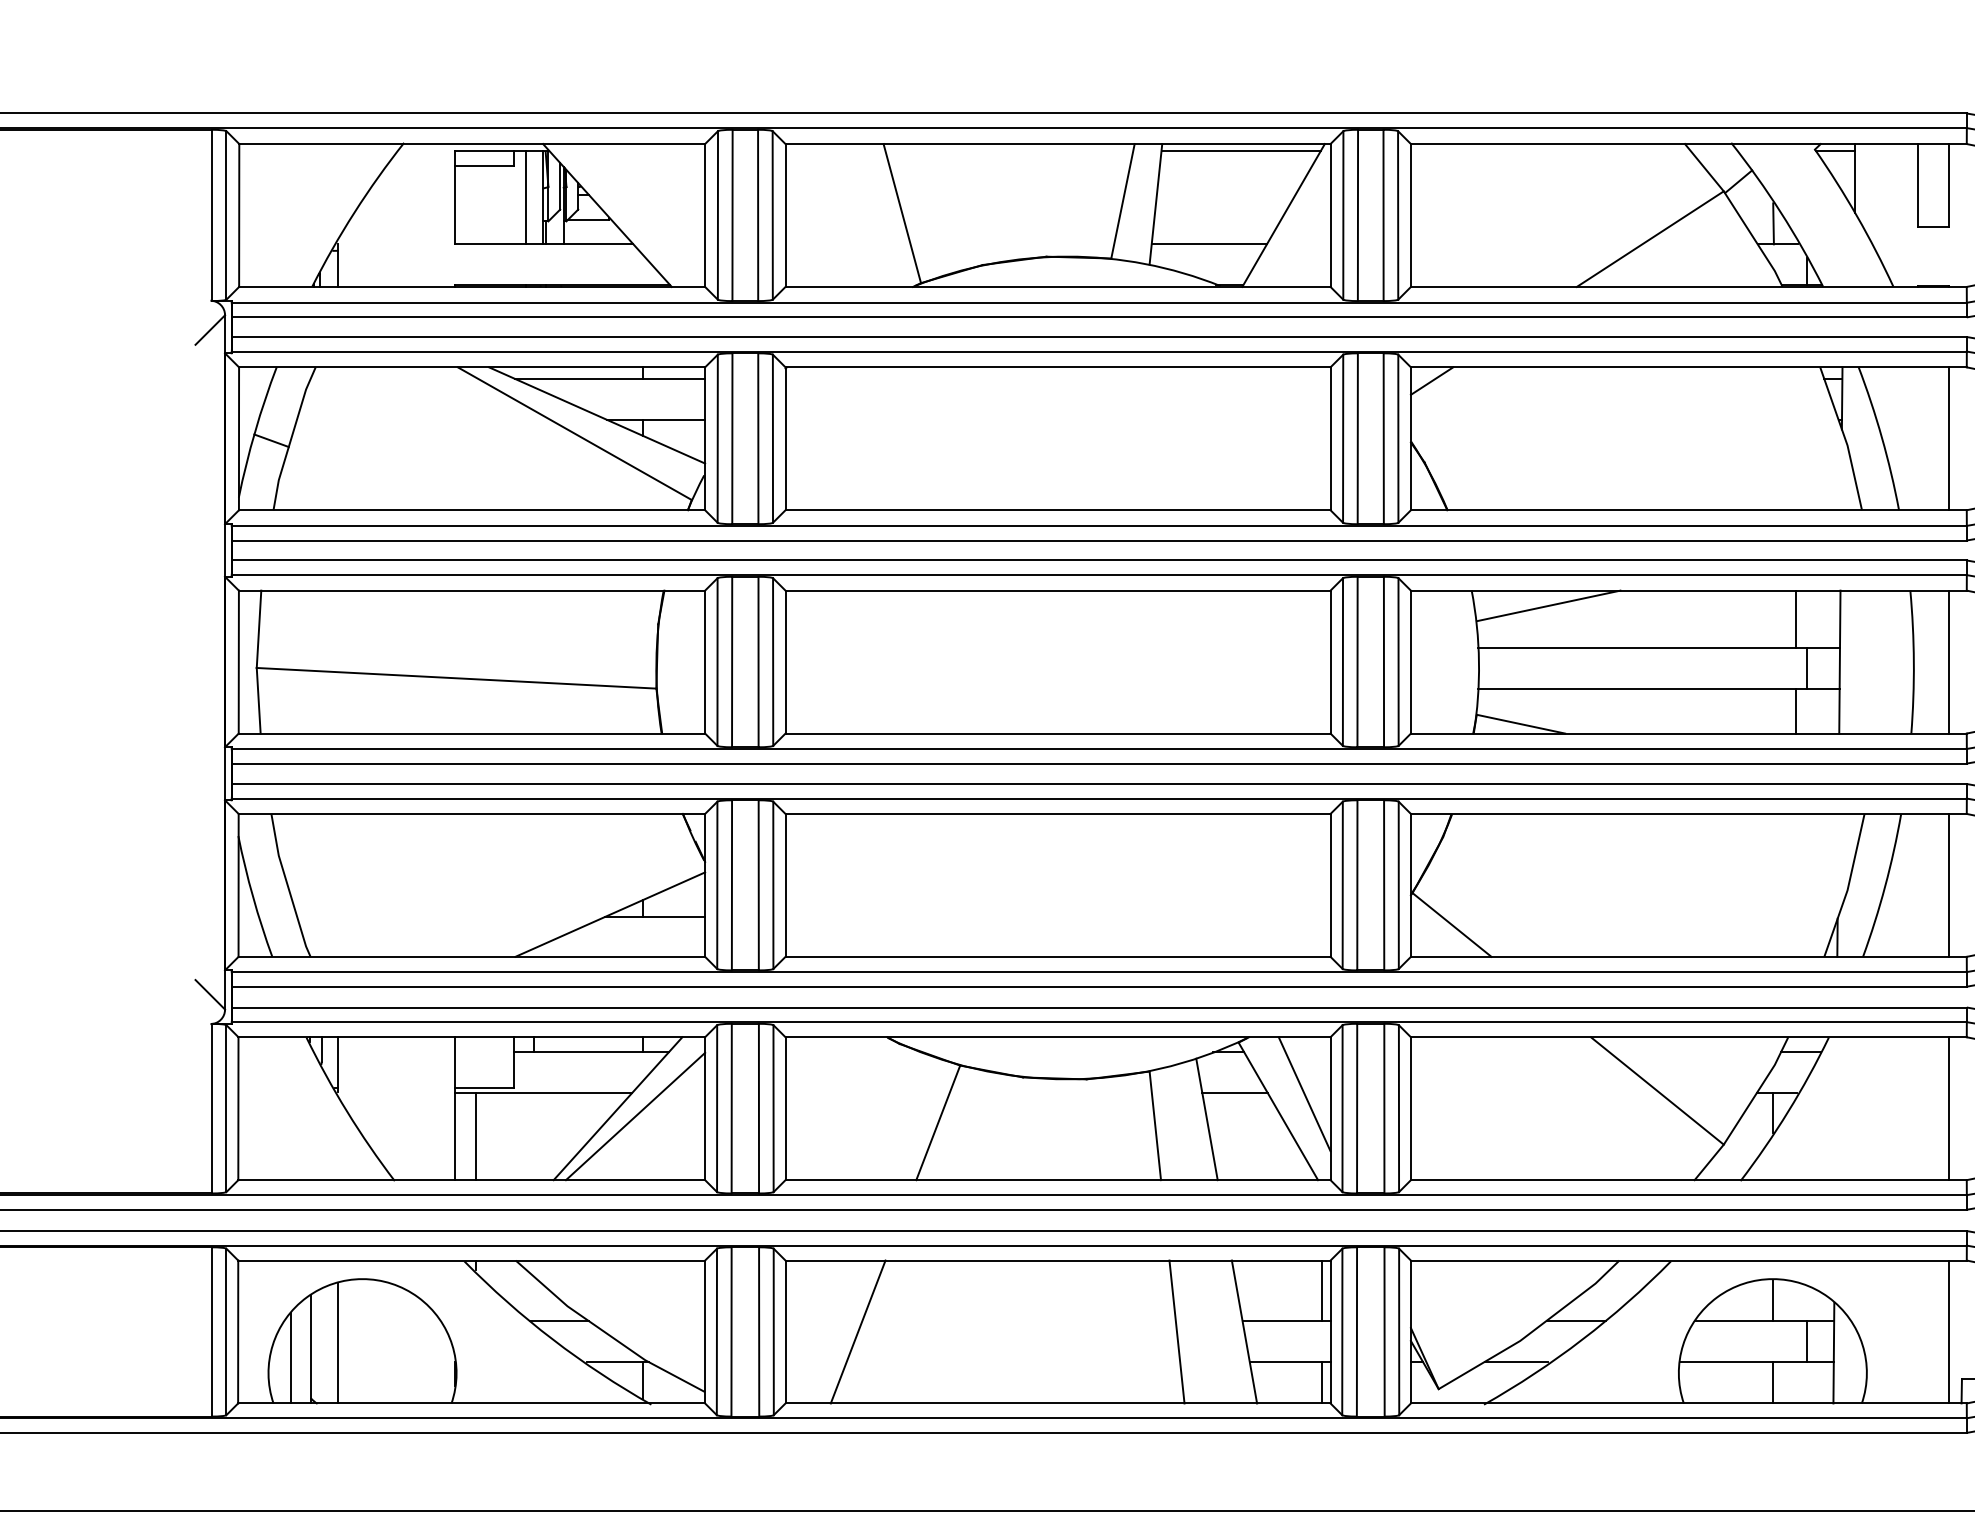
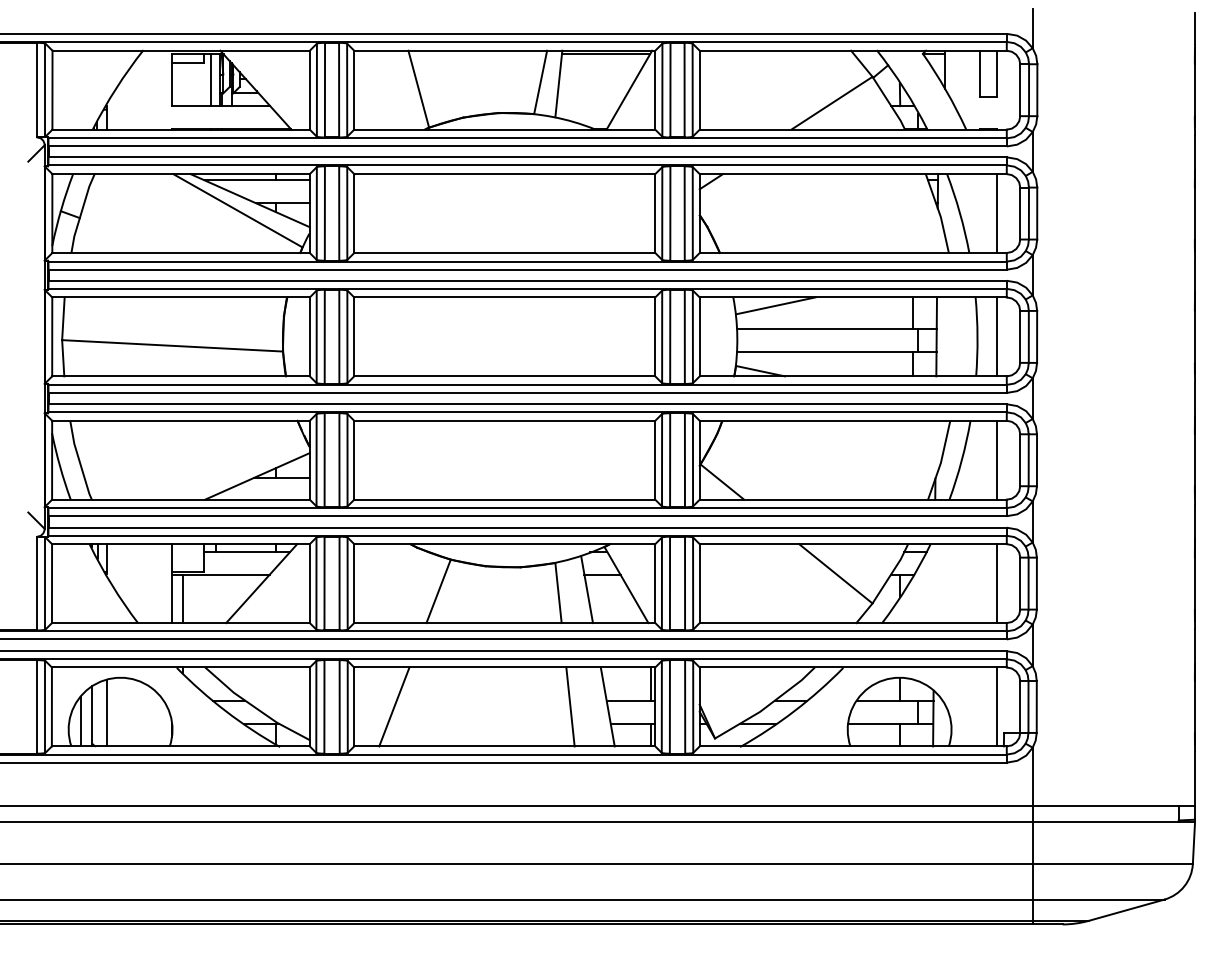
line: (1209, 245) -> (588, 106), removed
line: (1303, 1094) -> (640, 575), removed
line: (633, 1115) -> (270, 587), removed

